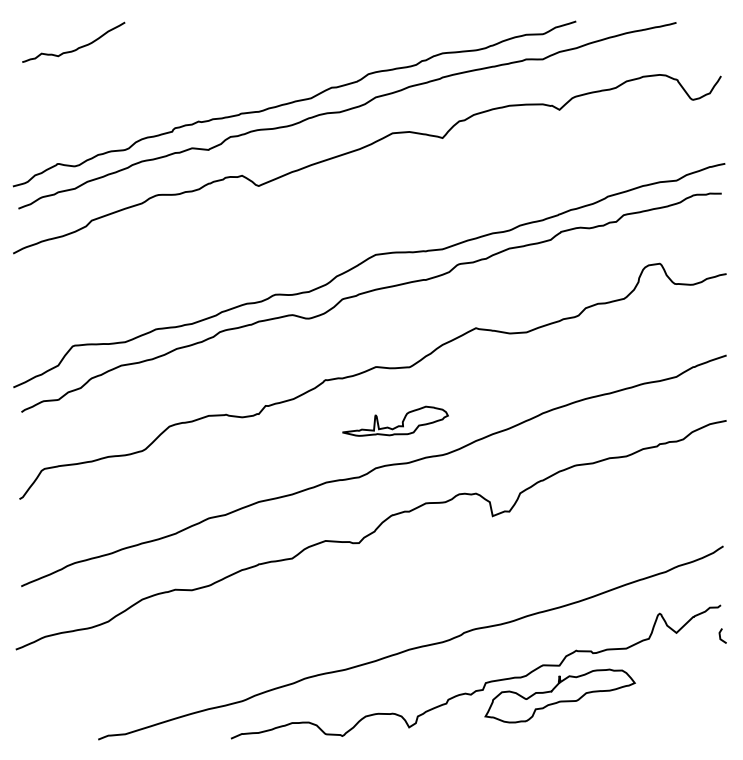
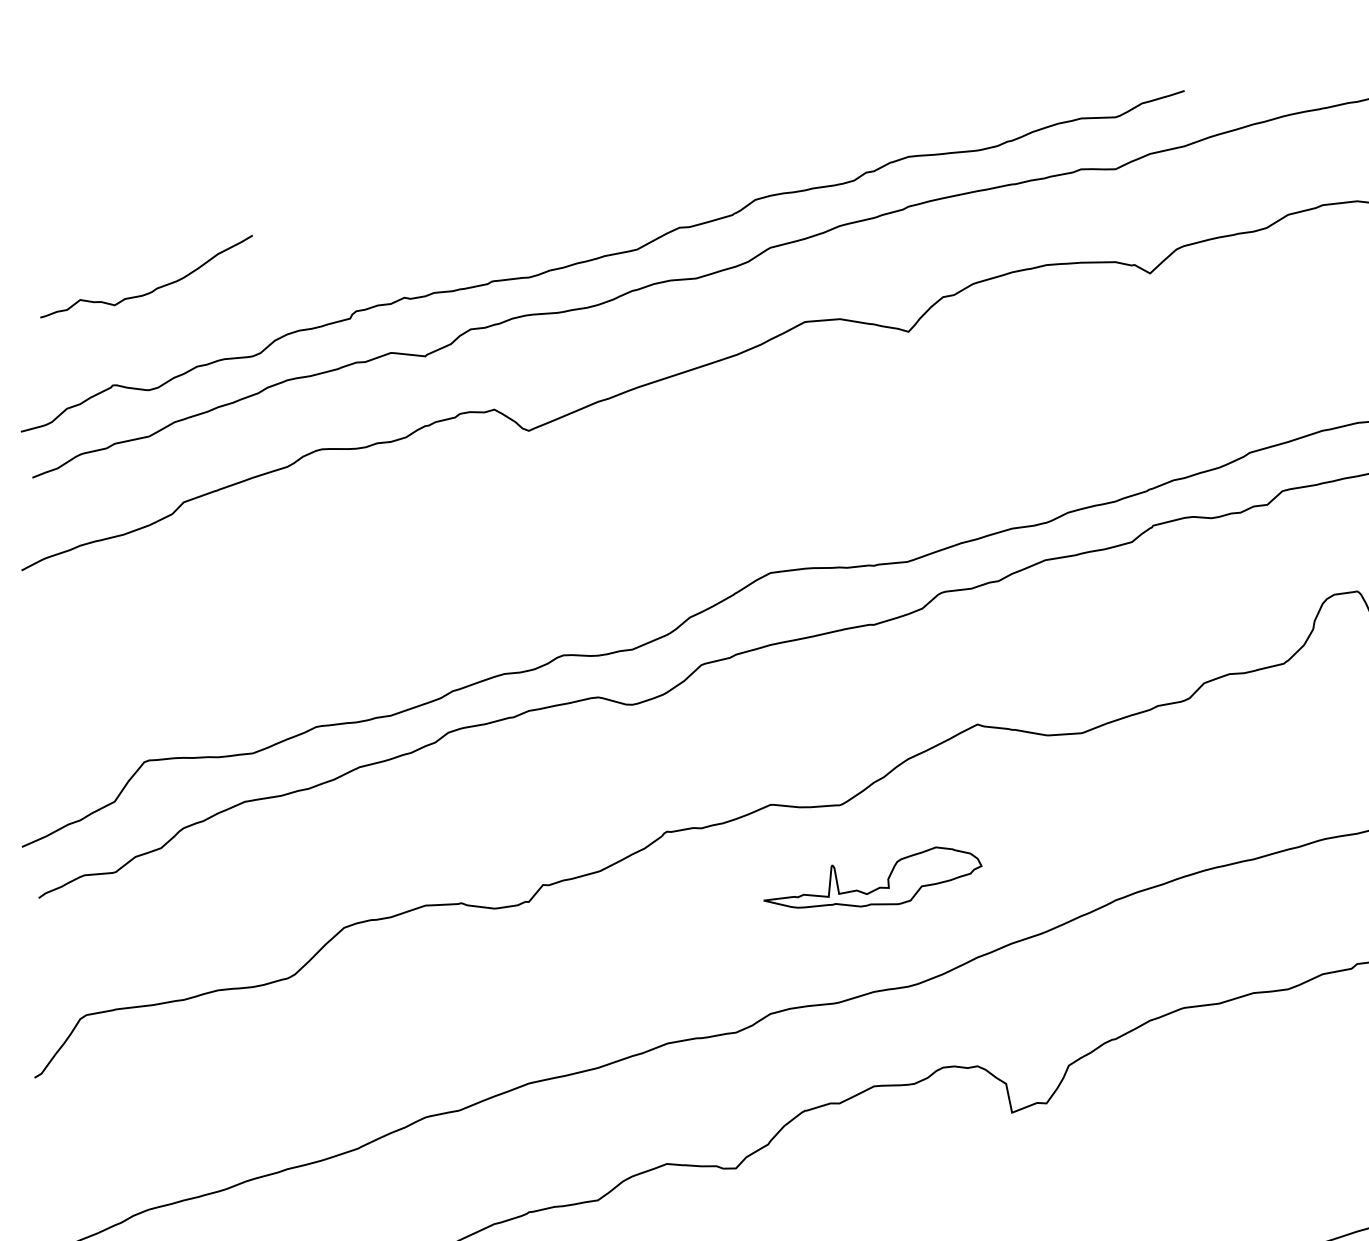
curve: (77, 47) -> (154, 287), moved
part: (395, 420) -> (873, 875), moved

